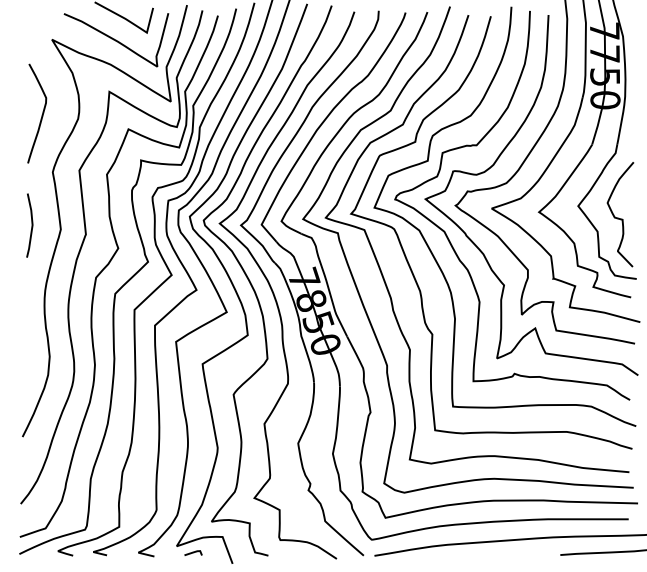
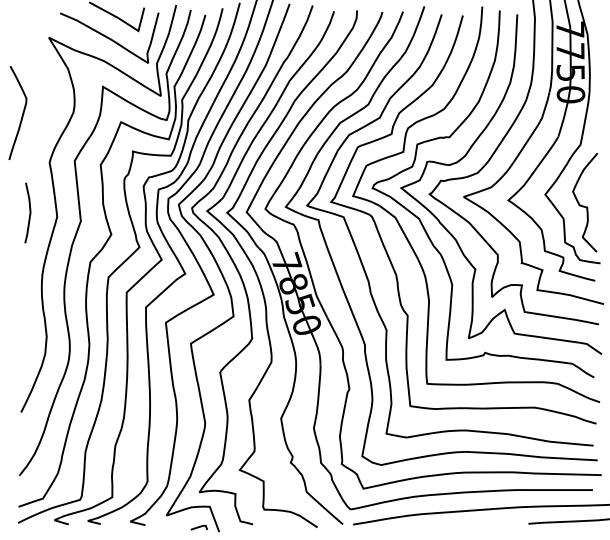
curve: (41, 115) -> (21, 114), moved
line: (193, 552) -> (199, 527), moved

